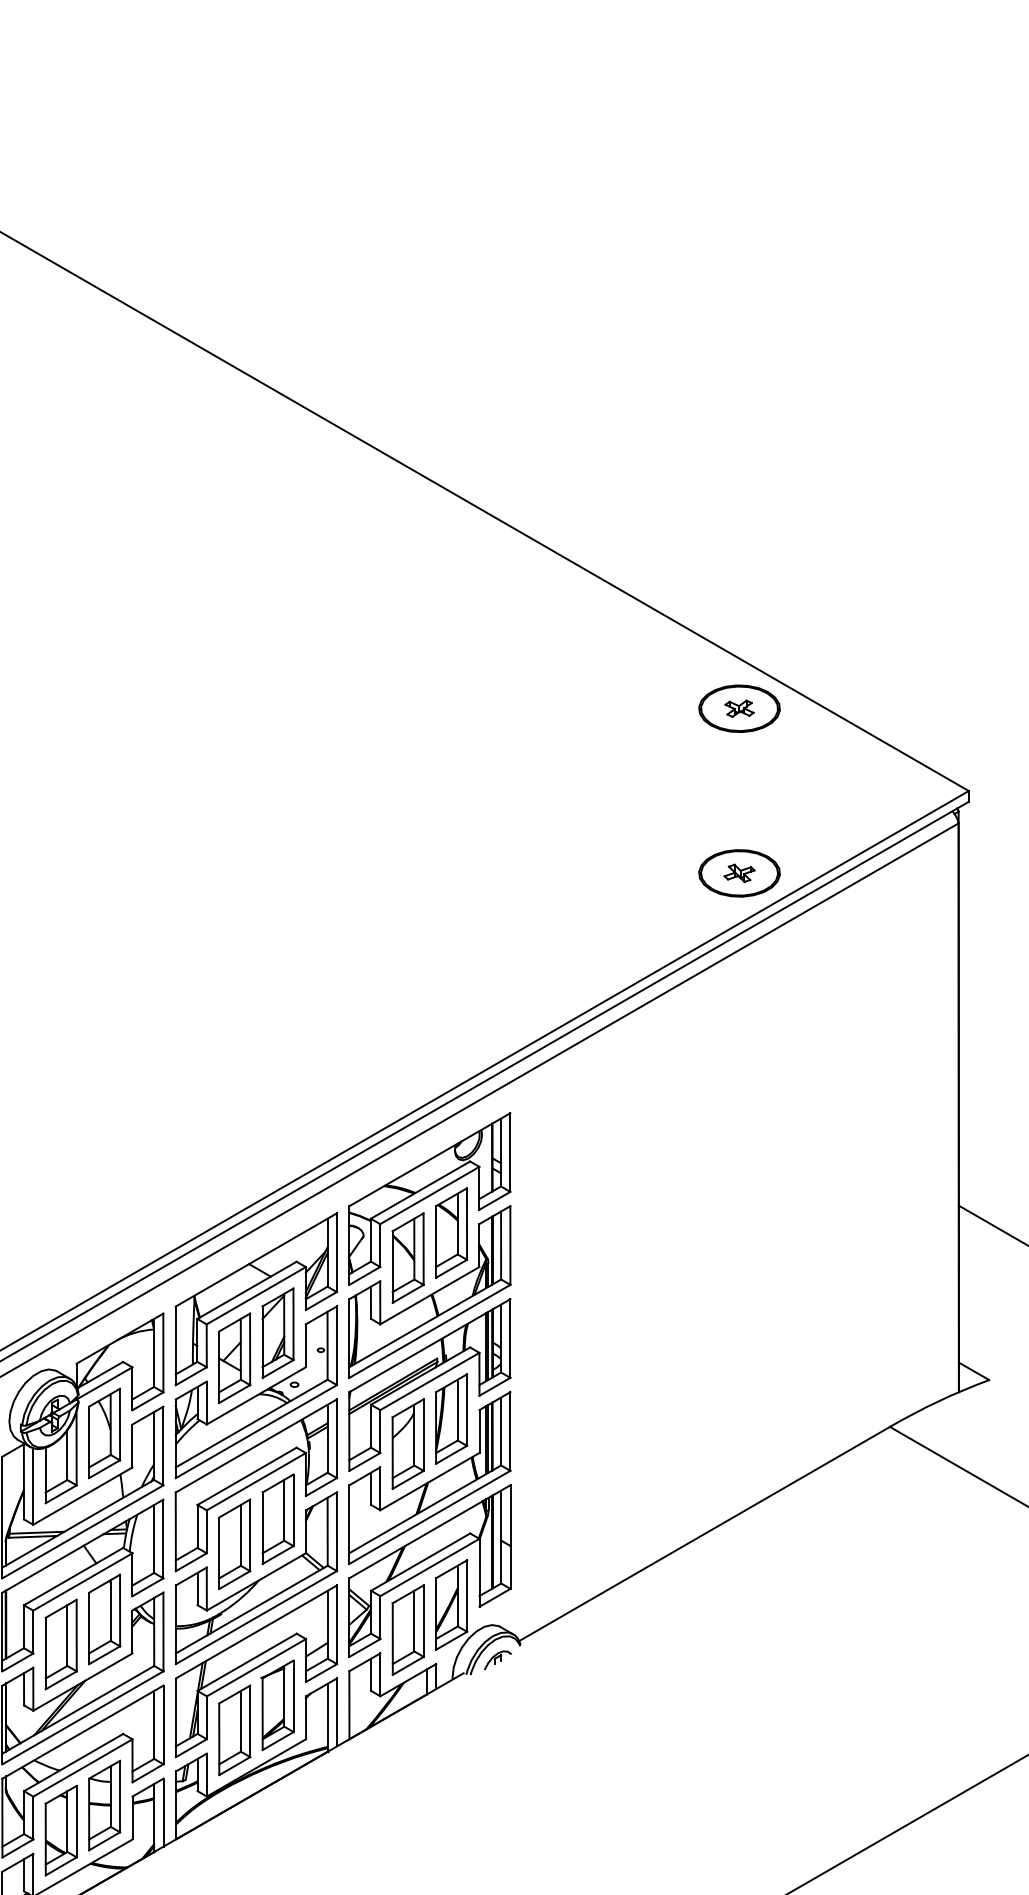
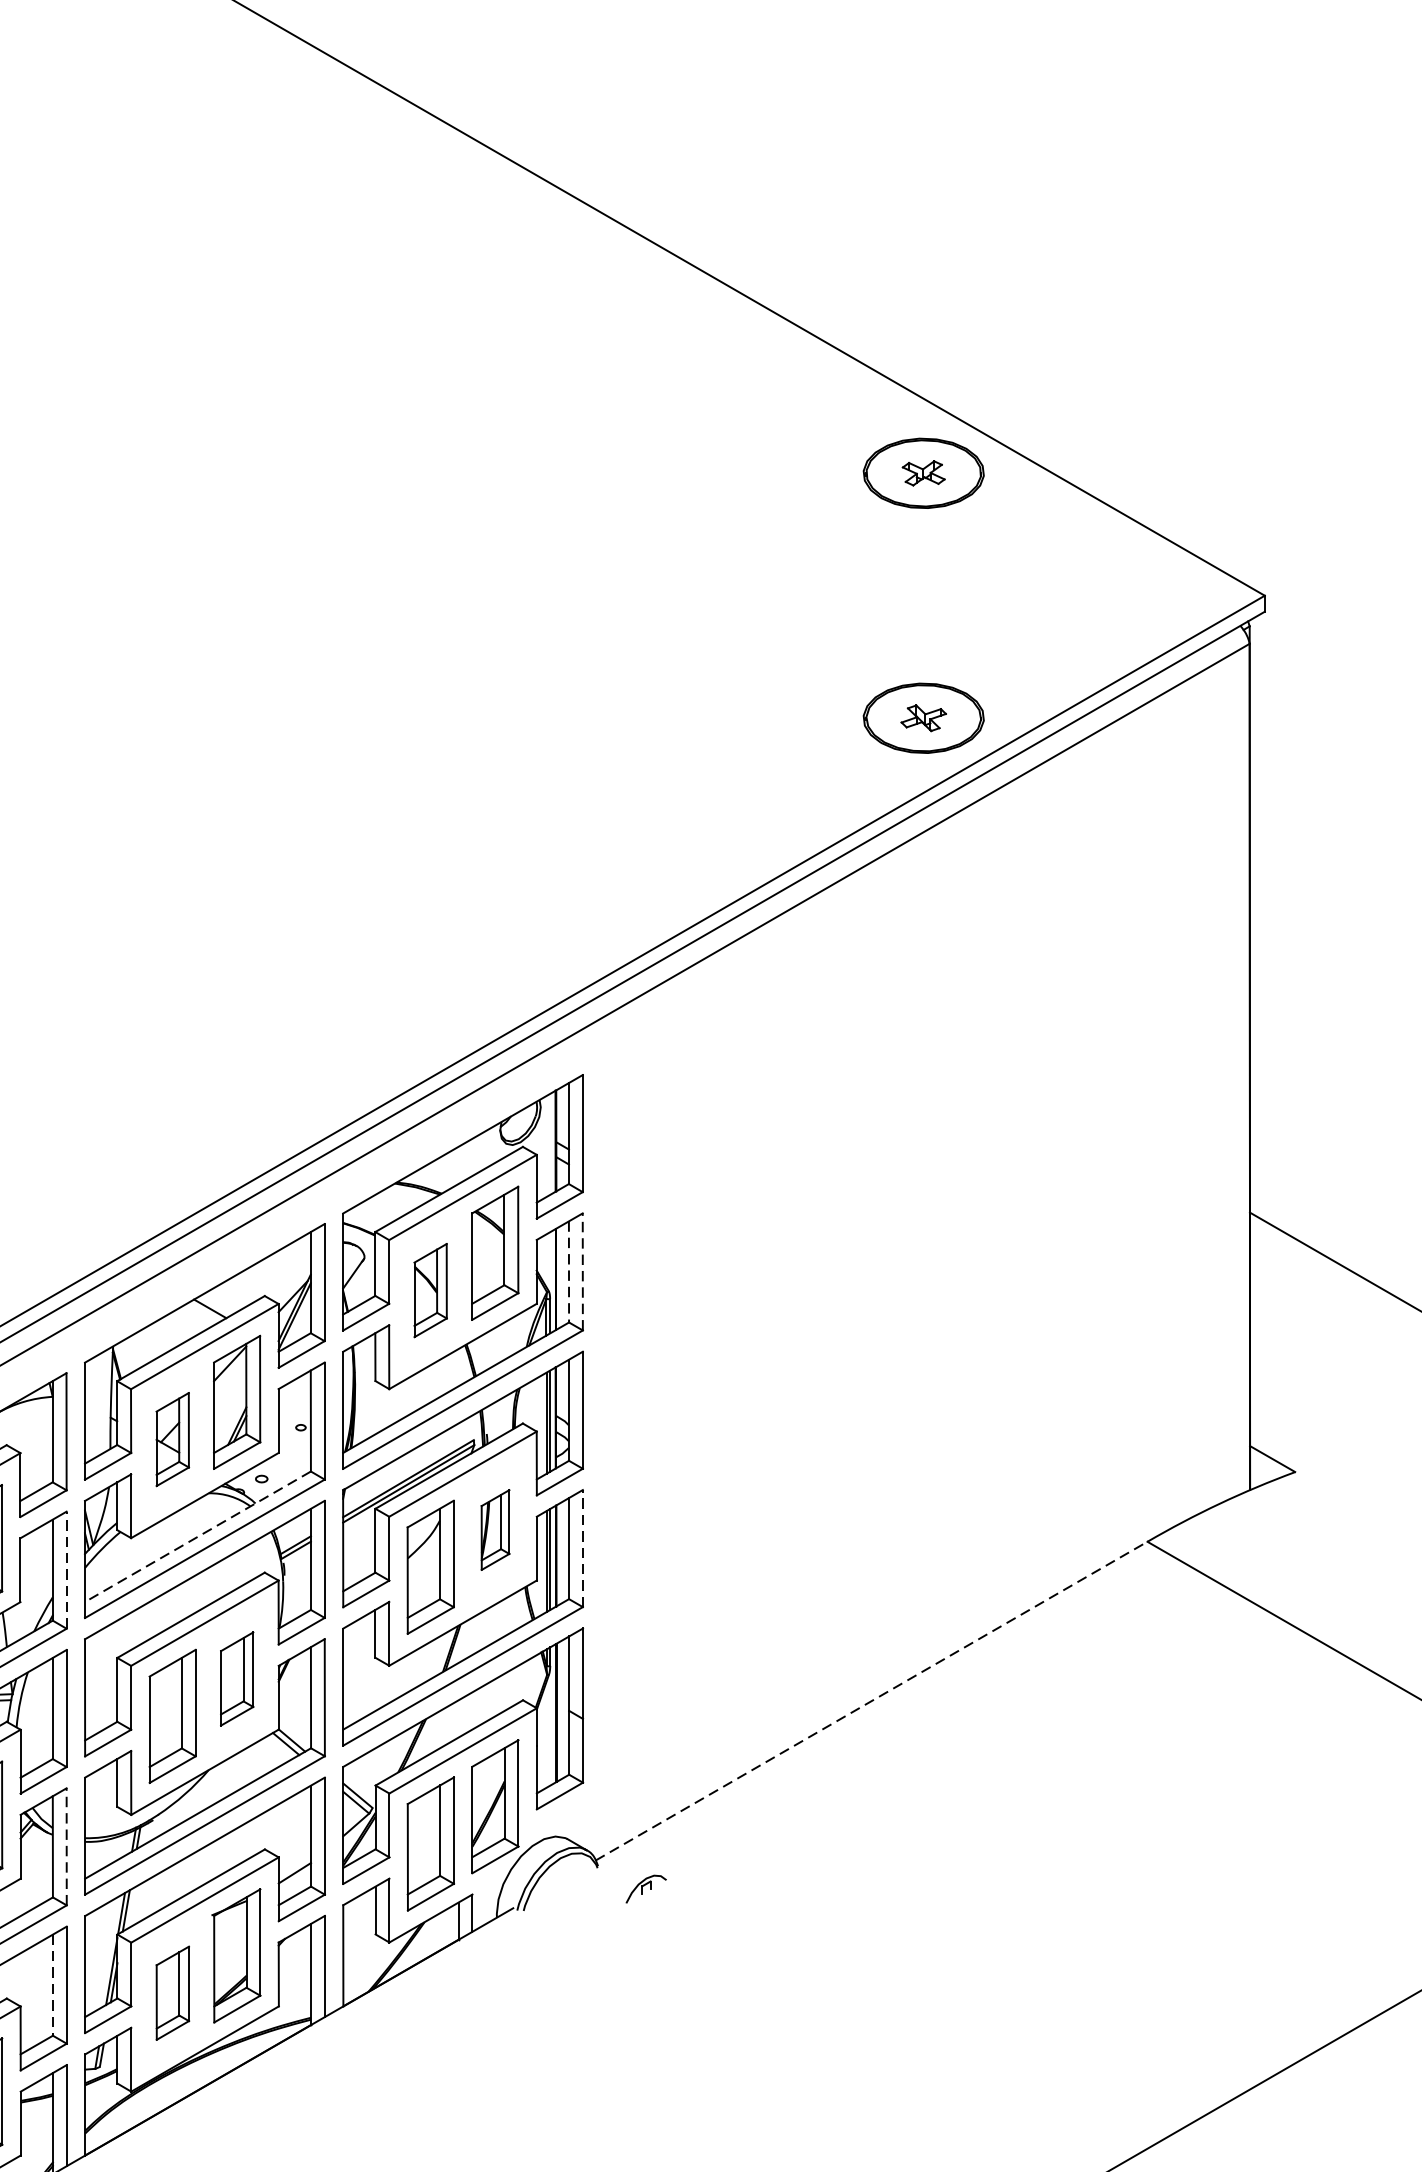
line: (501, 1245) -> (569, 1271), solid -> dashed
line: (510, 1245) -> (582, 1271), solid -> dashed
part: (407, 1257) -> (429, 1289), size x0.7
part: (234, 1357) -> (172, 1438), size x0.7
part: (451, 1418) -> (495, 1529), size x0.6
line: (251, 1423) -> (197, 1536), solid -> dashed
line: (510, 1431) -> (582, 1548), solid -> dashed
line: (163, 1445) -> (66, 1569), solid -> dashed
part: (277, 1518) -> (236, 1678), size x0.7
line: (704, 1533) -> (871, 1700), solid -> dashed
line: (163, 1631) -> (66, 1846), solid -> dashed
part: (497, 1659) -> (645, 1887), moved
line: (154, 1725) -> (53, 1985), solid -> dashed
part: (234, 1730) -> (172, 1993), size x0.7

